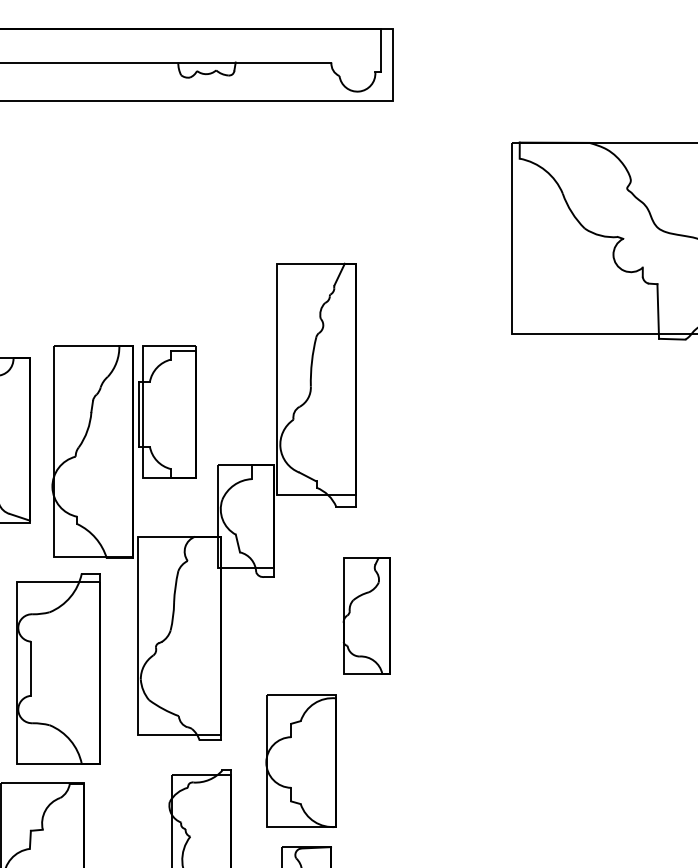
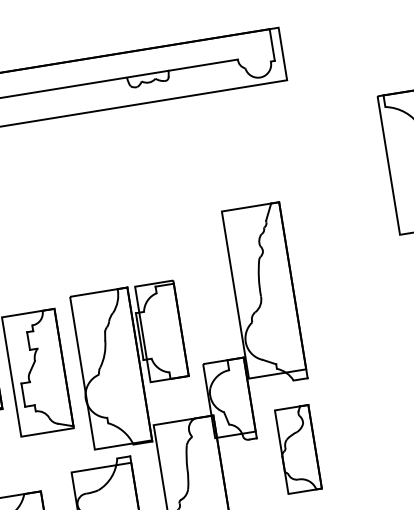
part: (366, 615) -> (298, 449), moved

